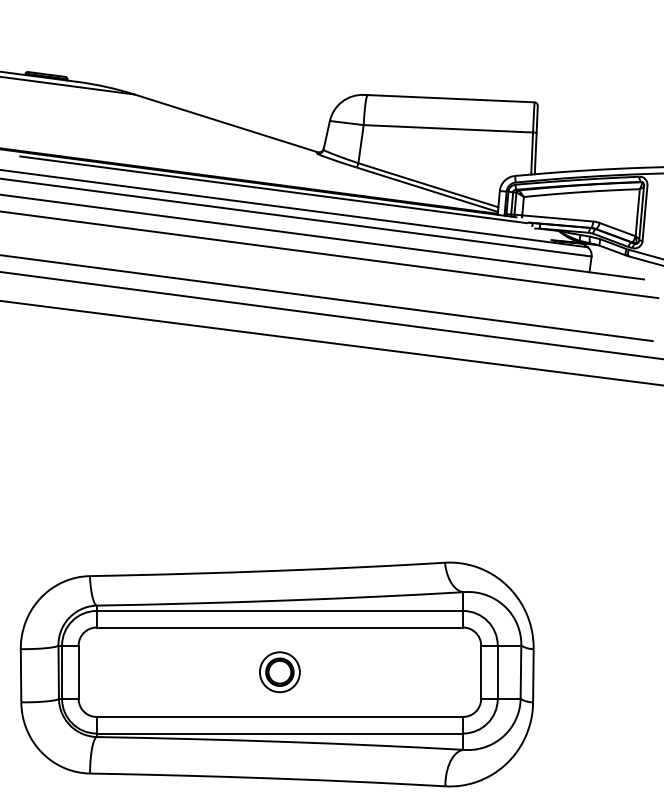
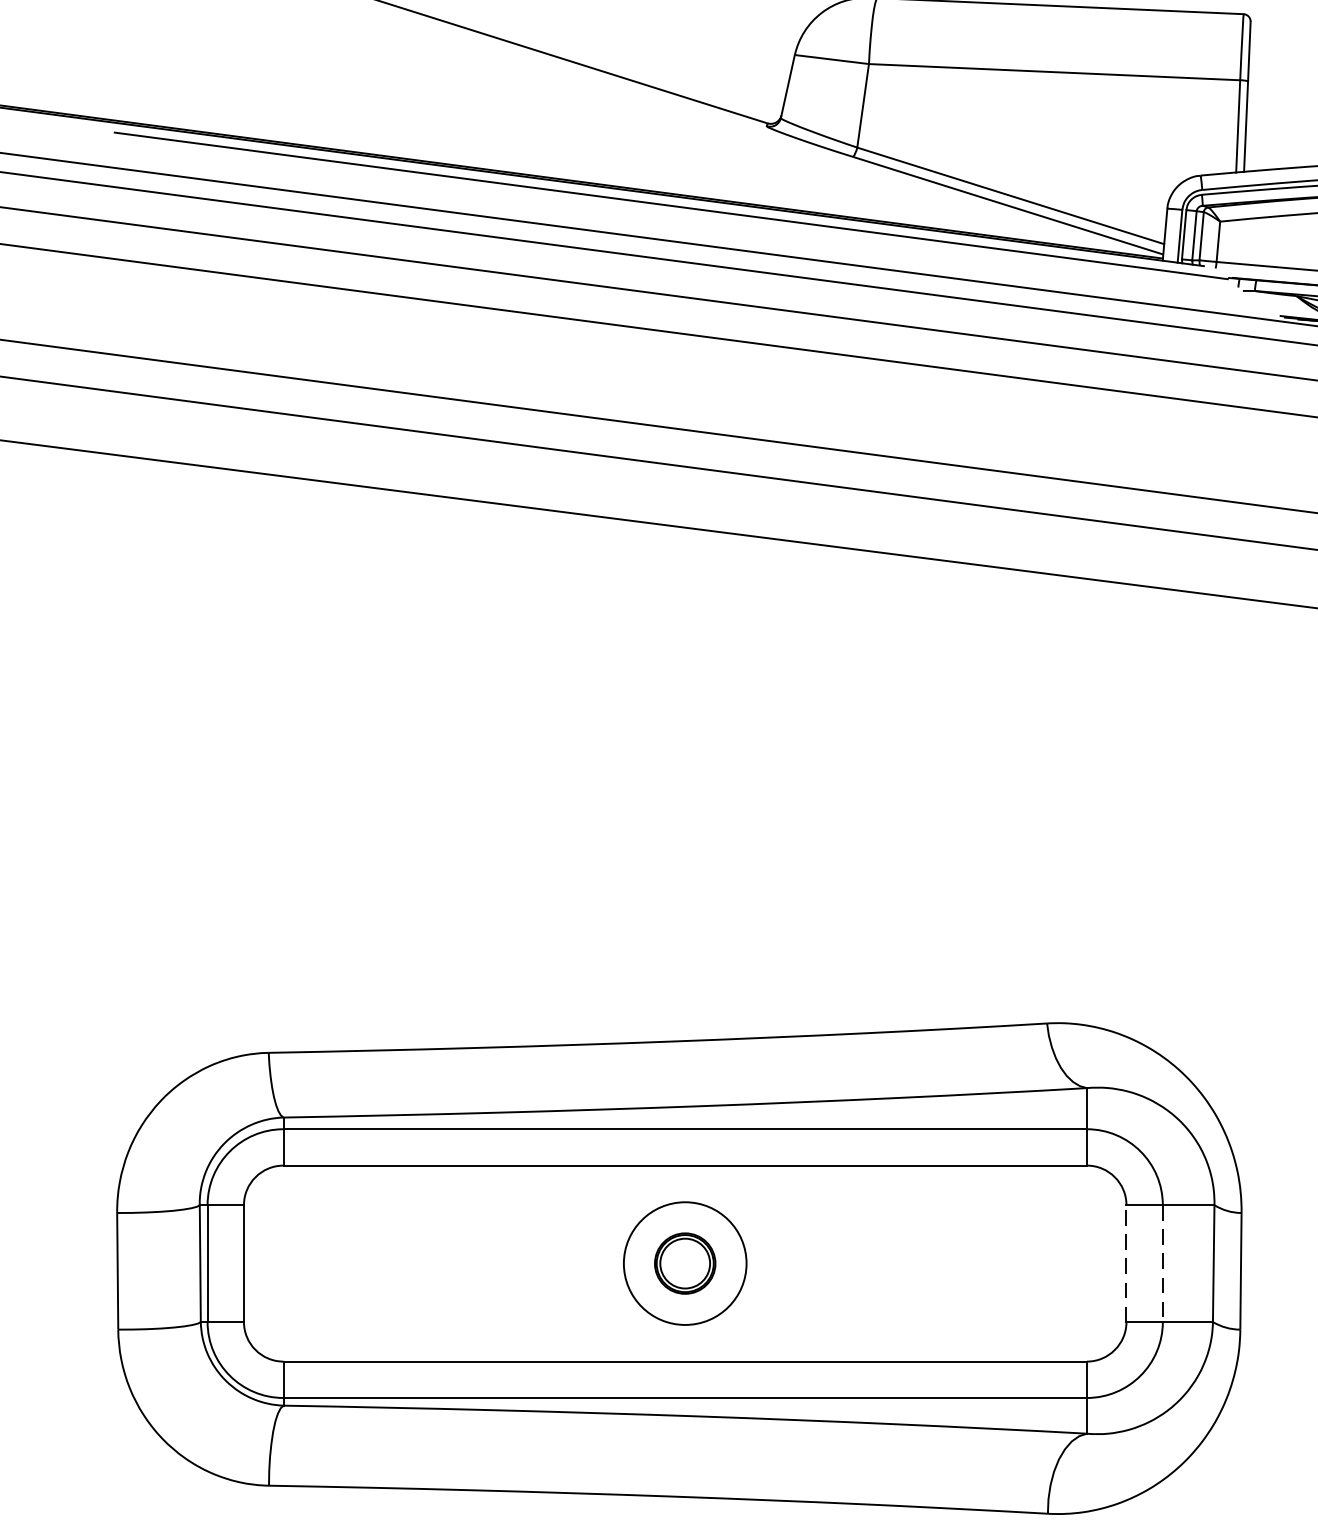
circle: (279, 672) -> (684, 1264), size x1.4
line: (481, 672) -> (1127, 1264), solid -> dashed
line: (497, 672) -> (1162, 1264), solid -> dashed

